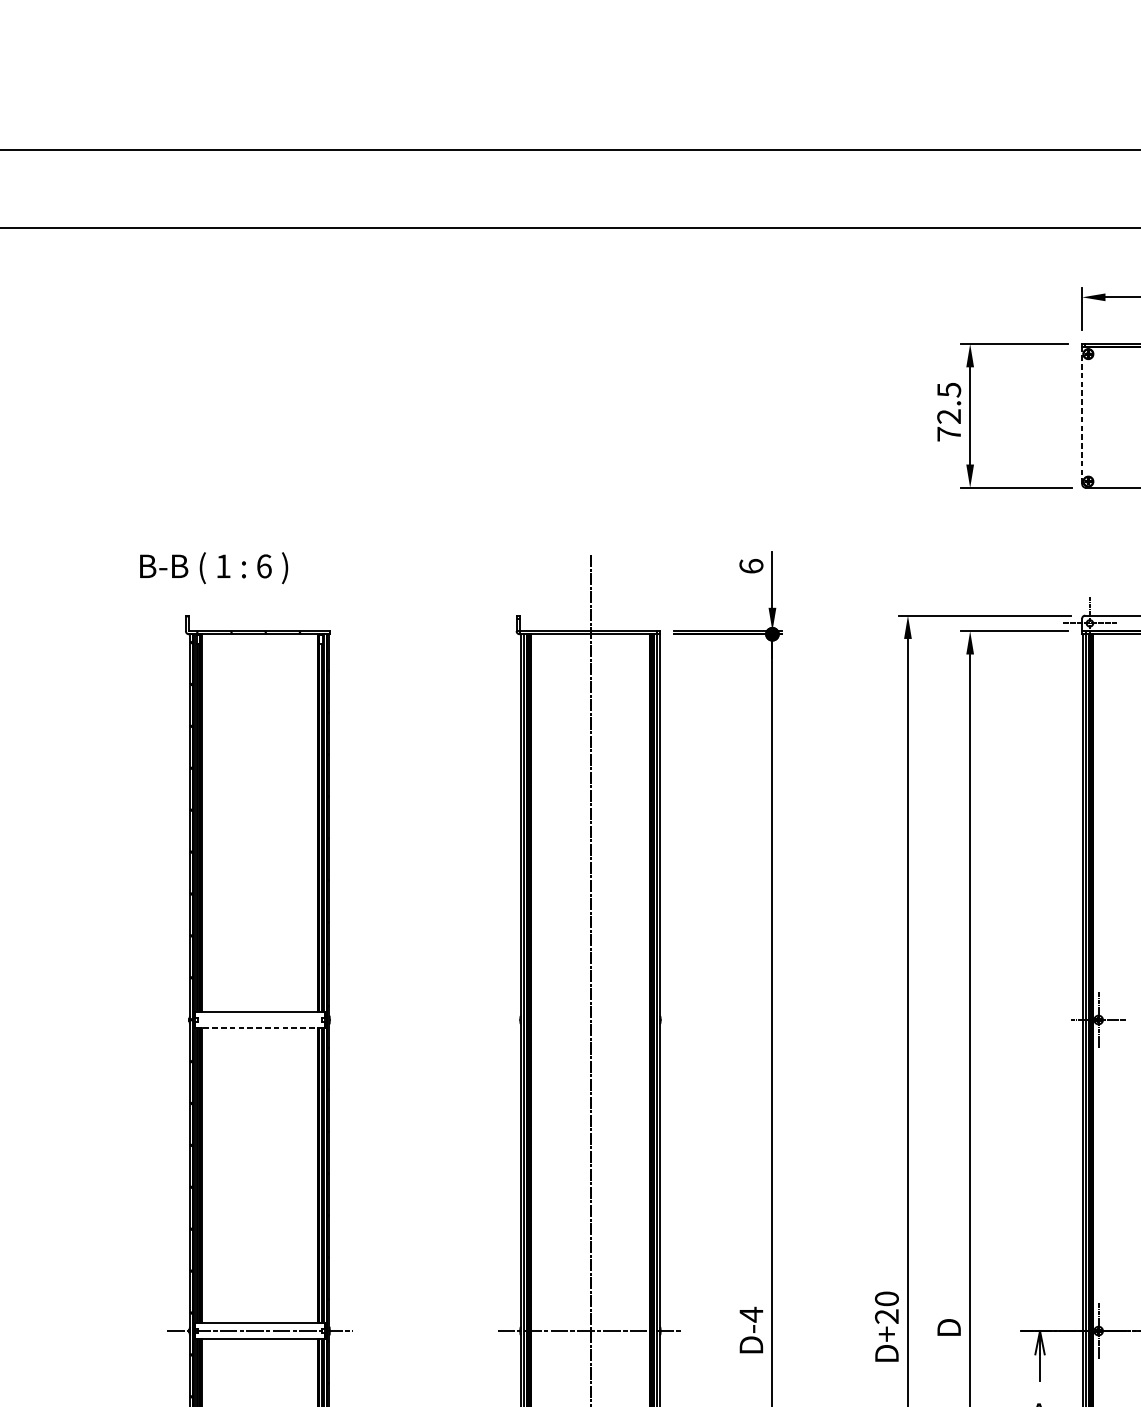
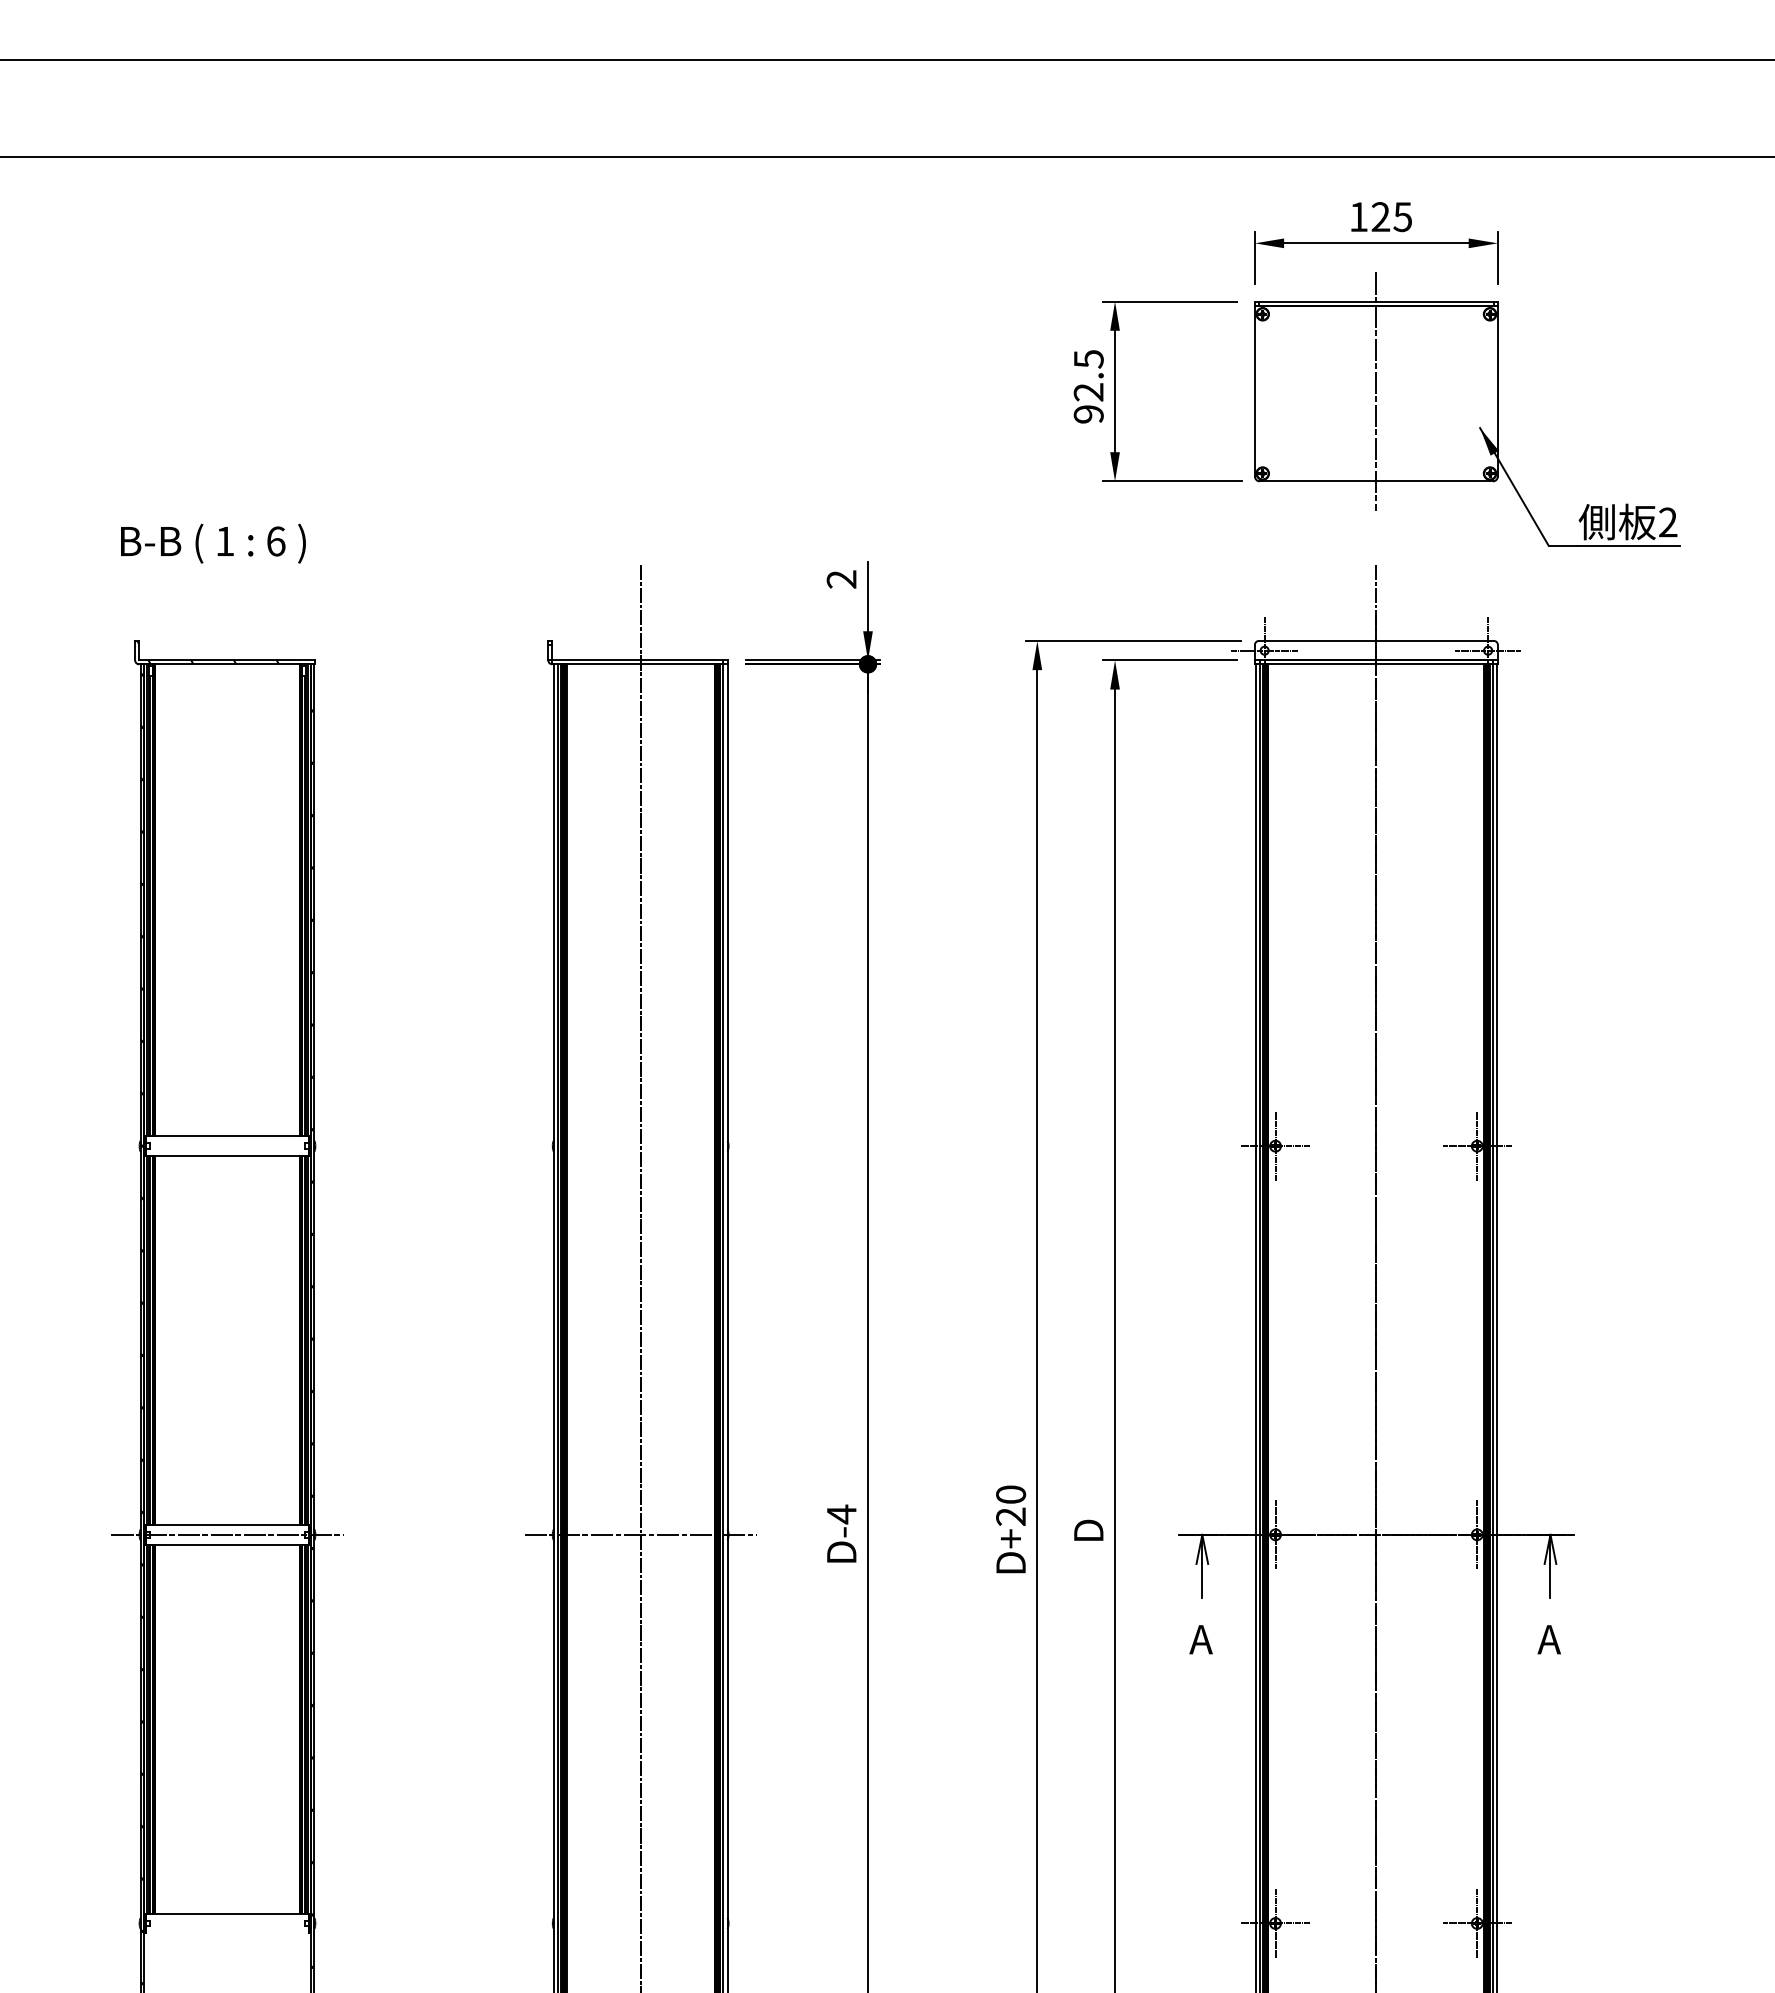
line: (1081, 415) -> (1254, 390), dashed -> solid
text: (948, 434) -> (1088, 414), 72.5 -> 92.5
text: (751, 566) -> (841, 579), 6 -> 2
text: (214, 568) -> (213, 543), moved
line: (259, 1027) -> (227, 1155), dashed -> solid

